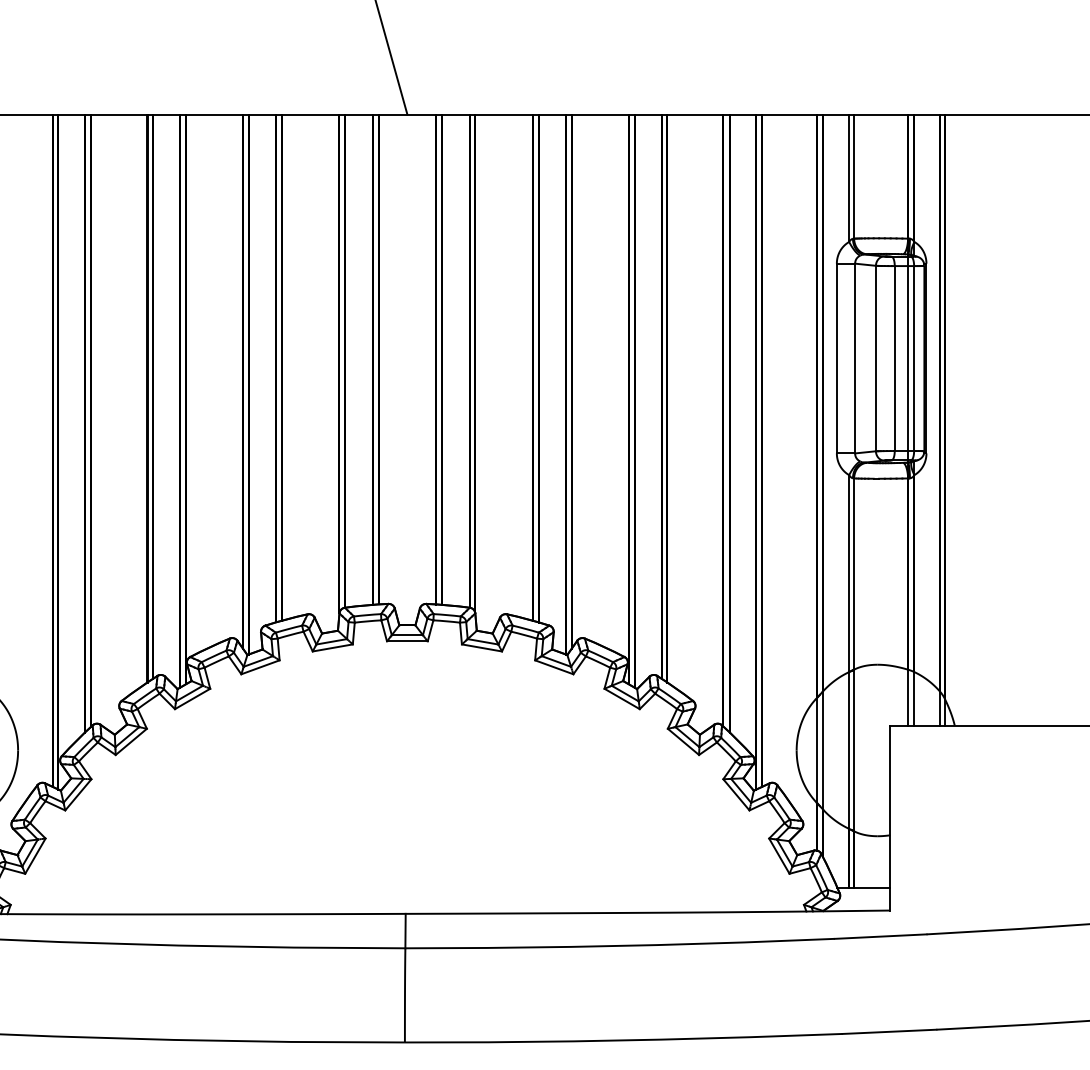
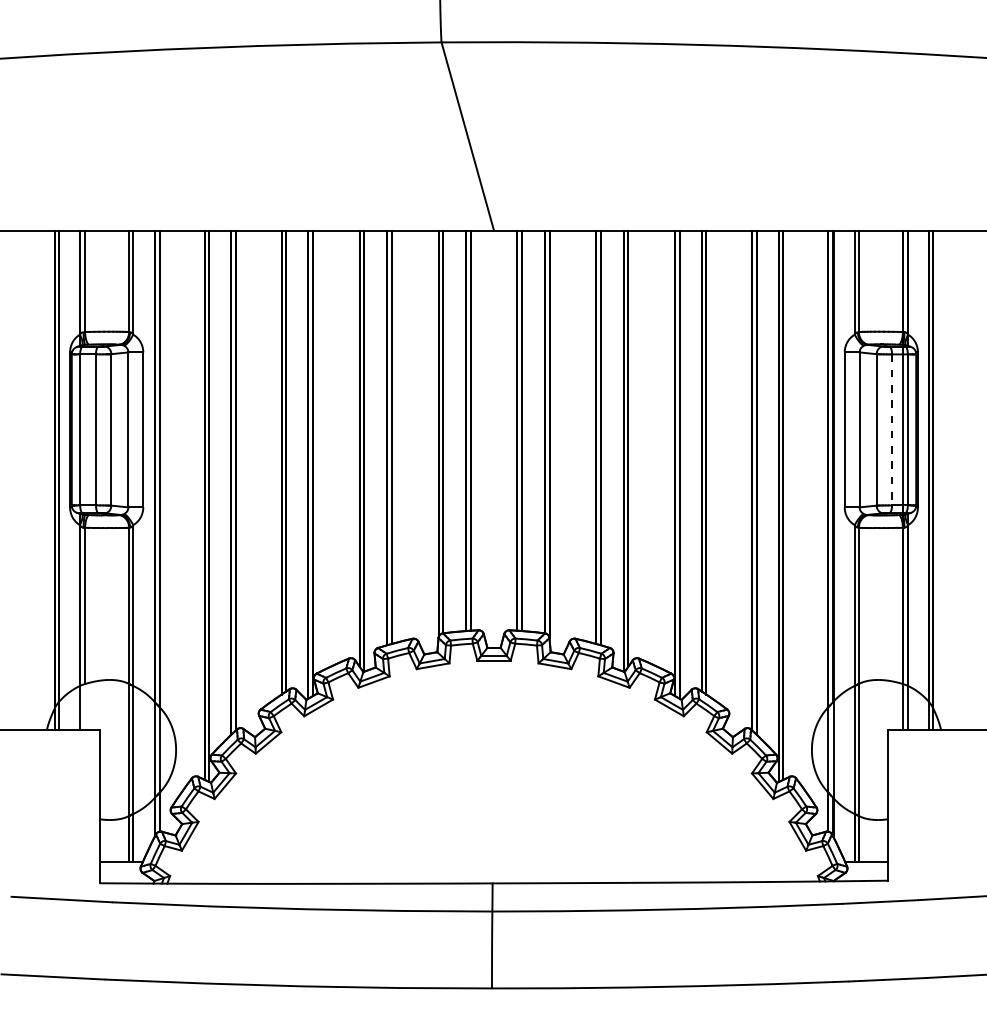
line: (895, 358) -> (892, 429), solid -> dashed

